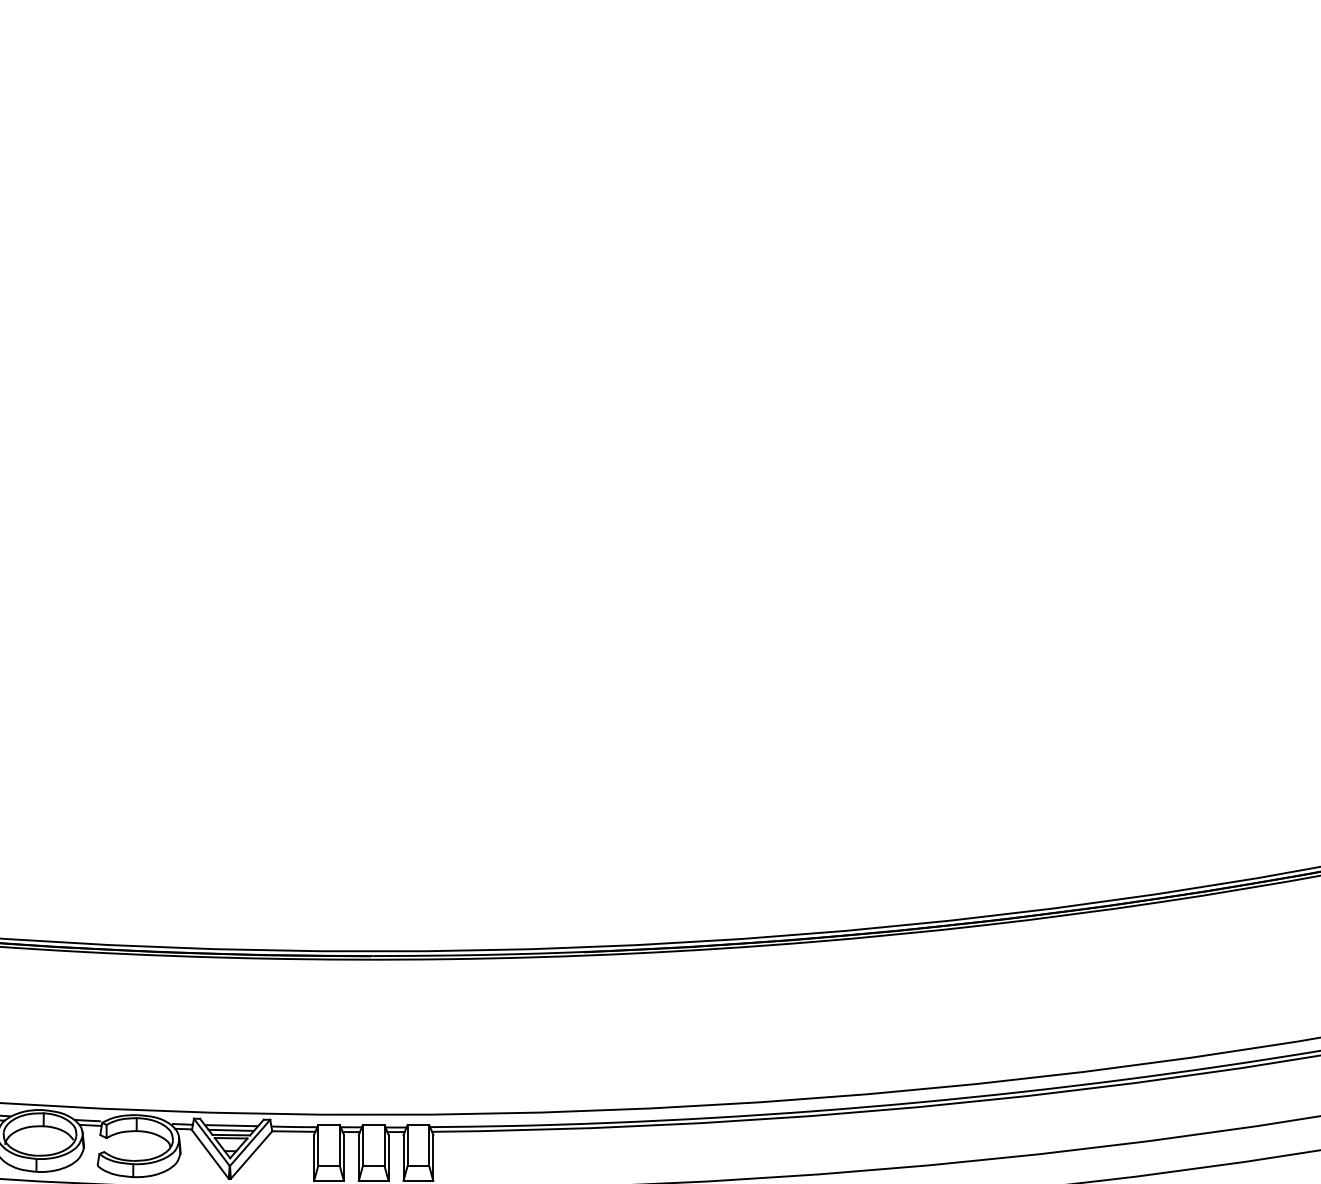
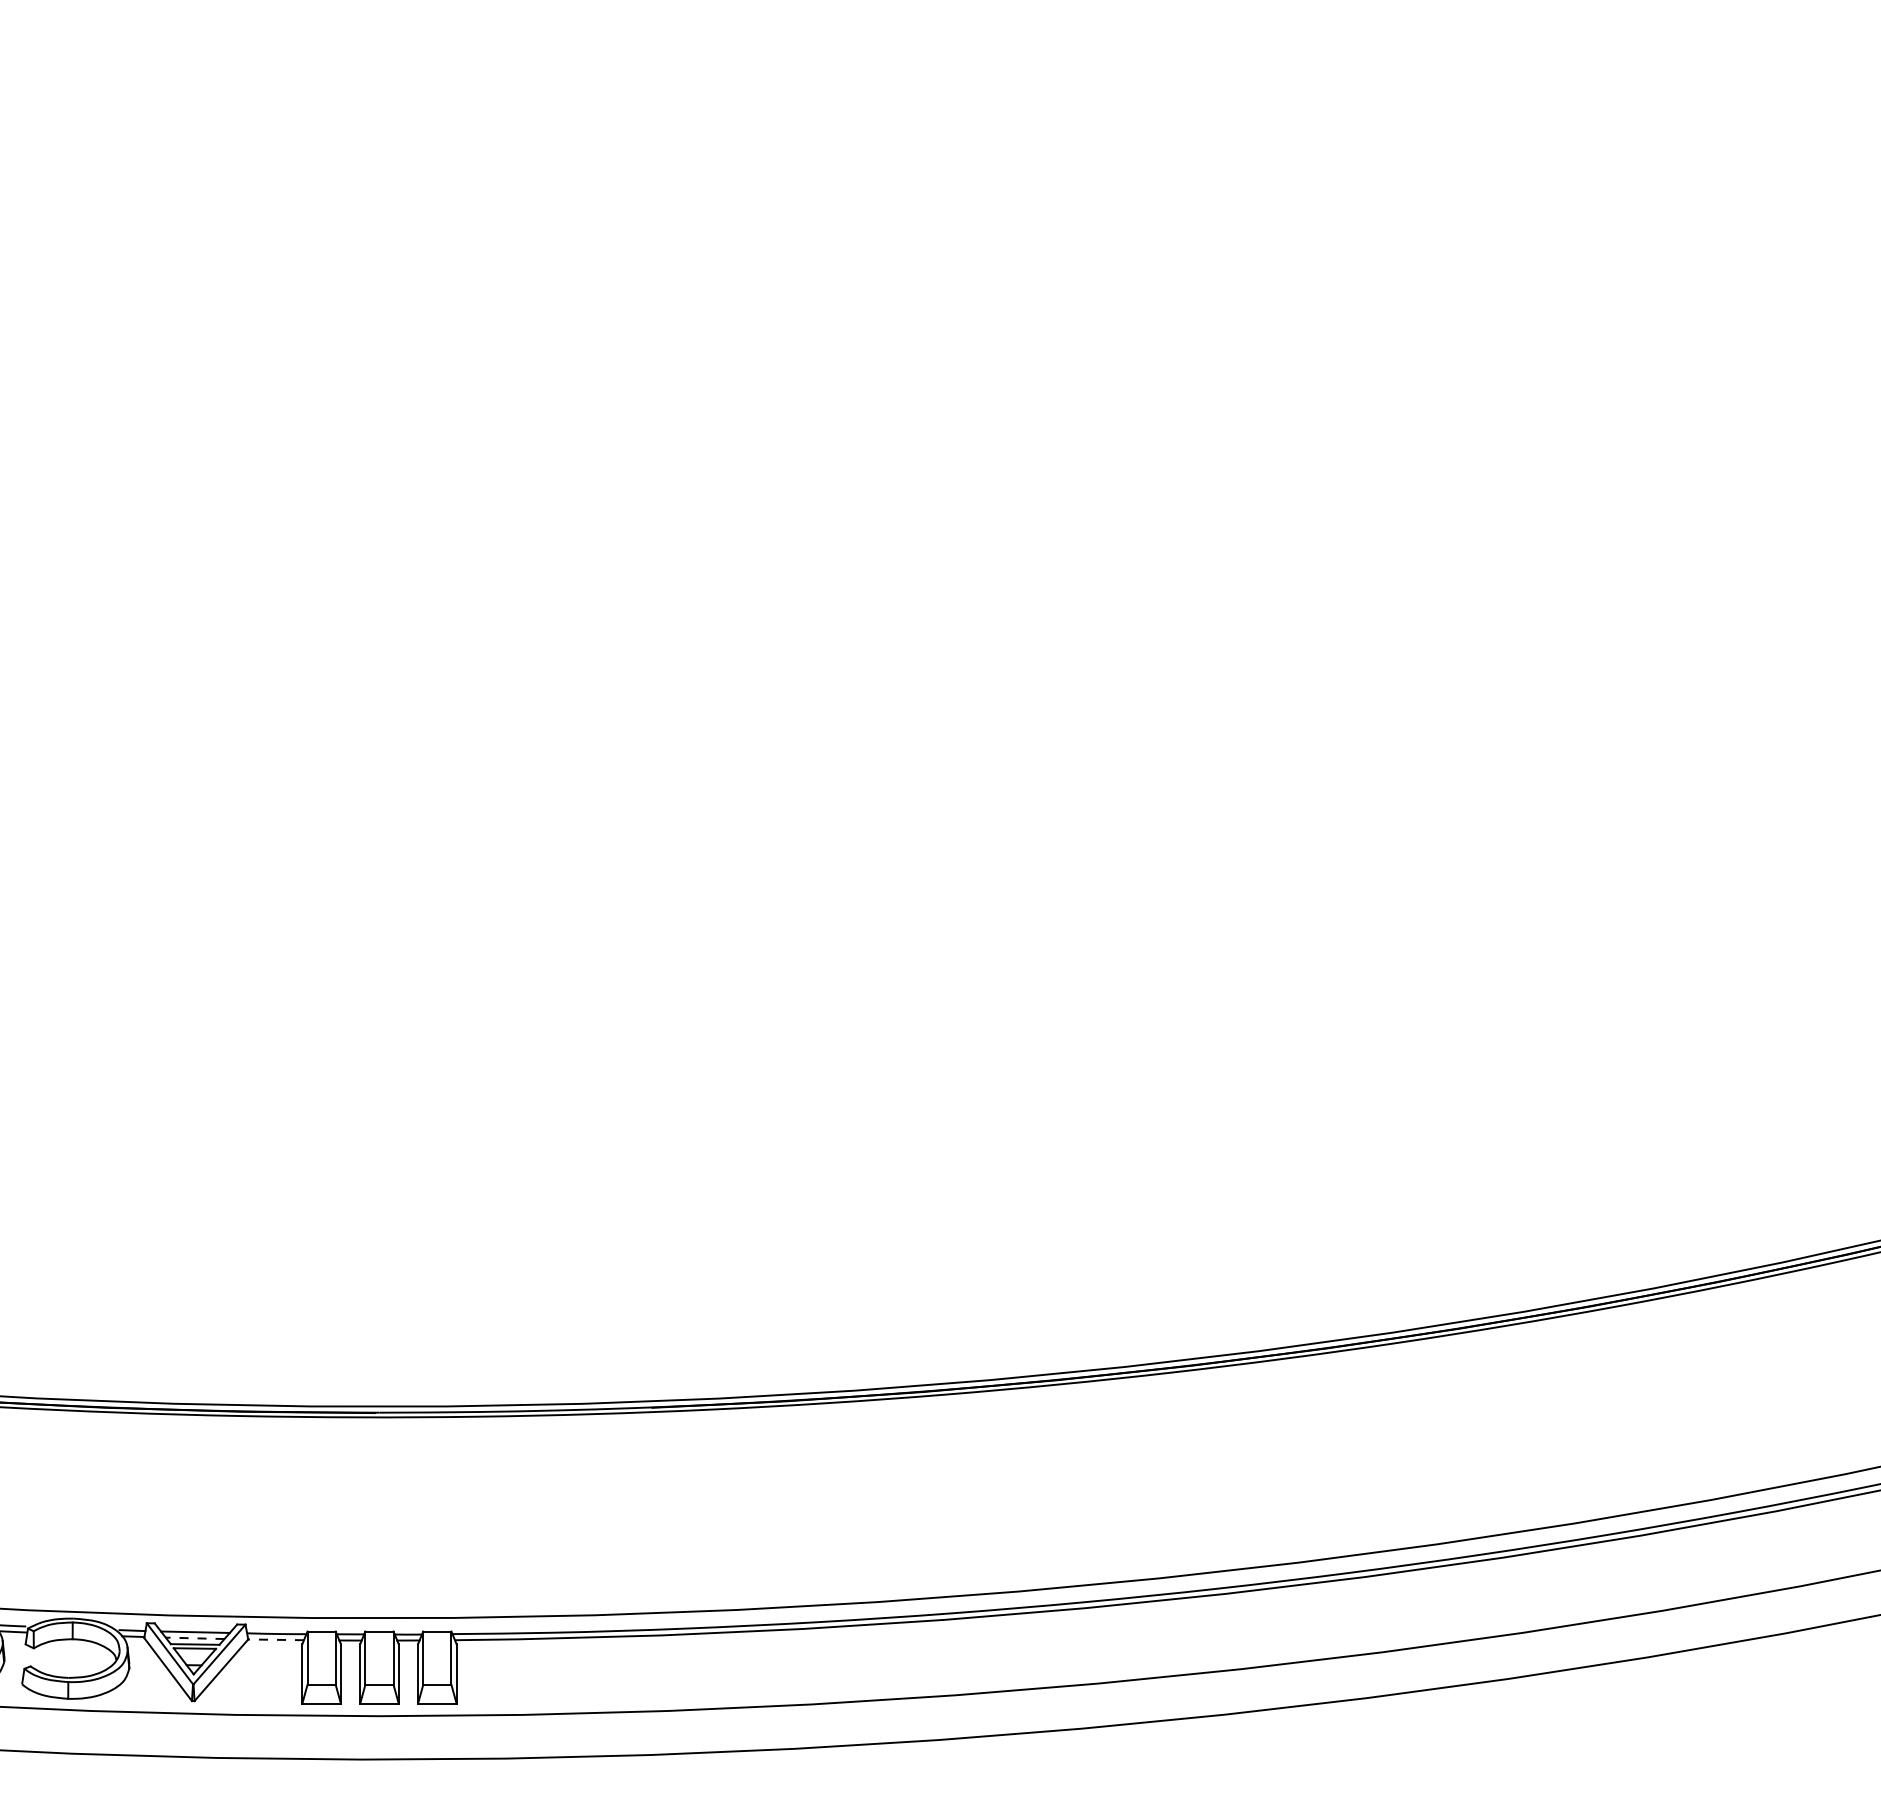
line: (230, 1130) -> (194, 1638), solid -> dashed
line: (294, 1131) -> (276, 1639), solid -> dashed

